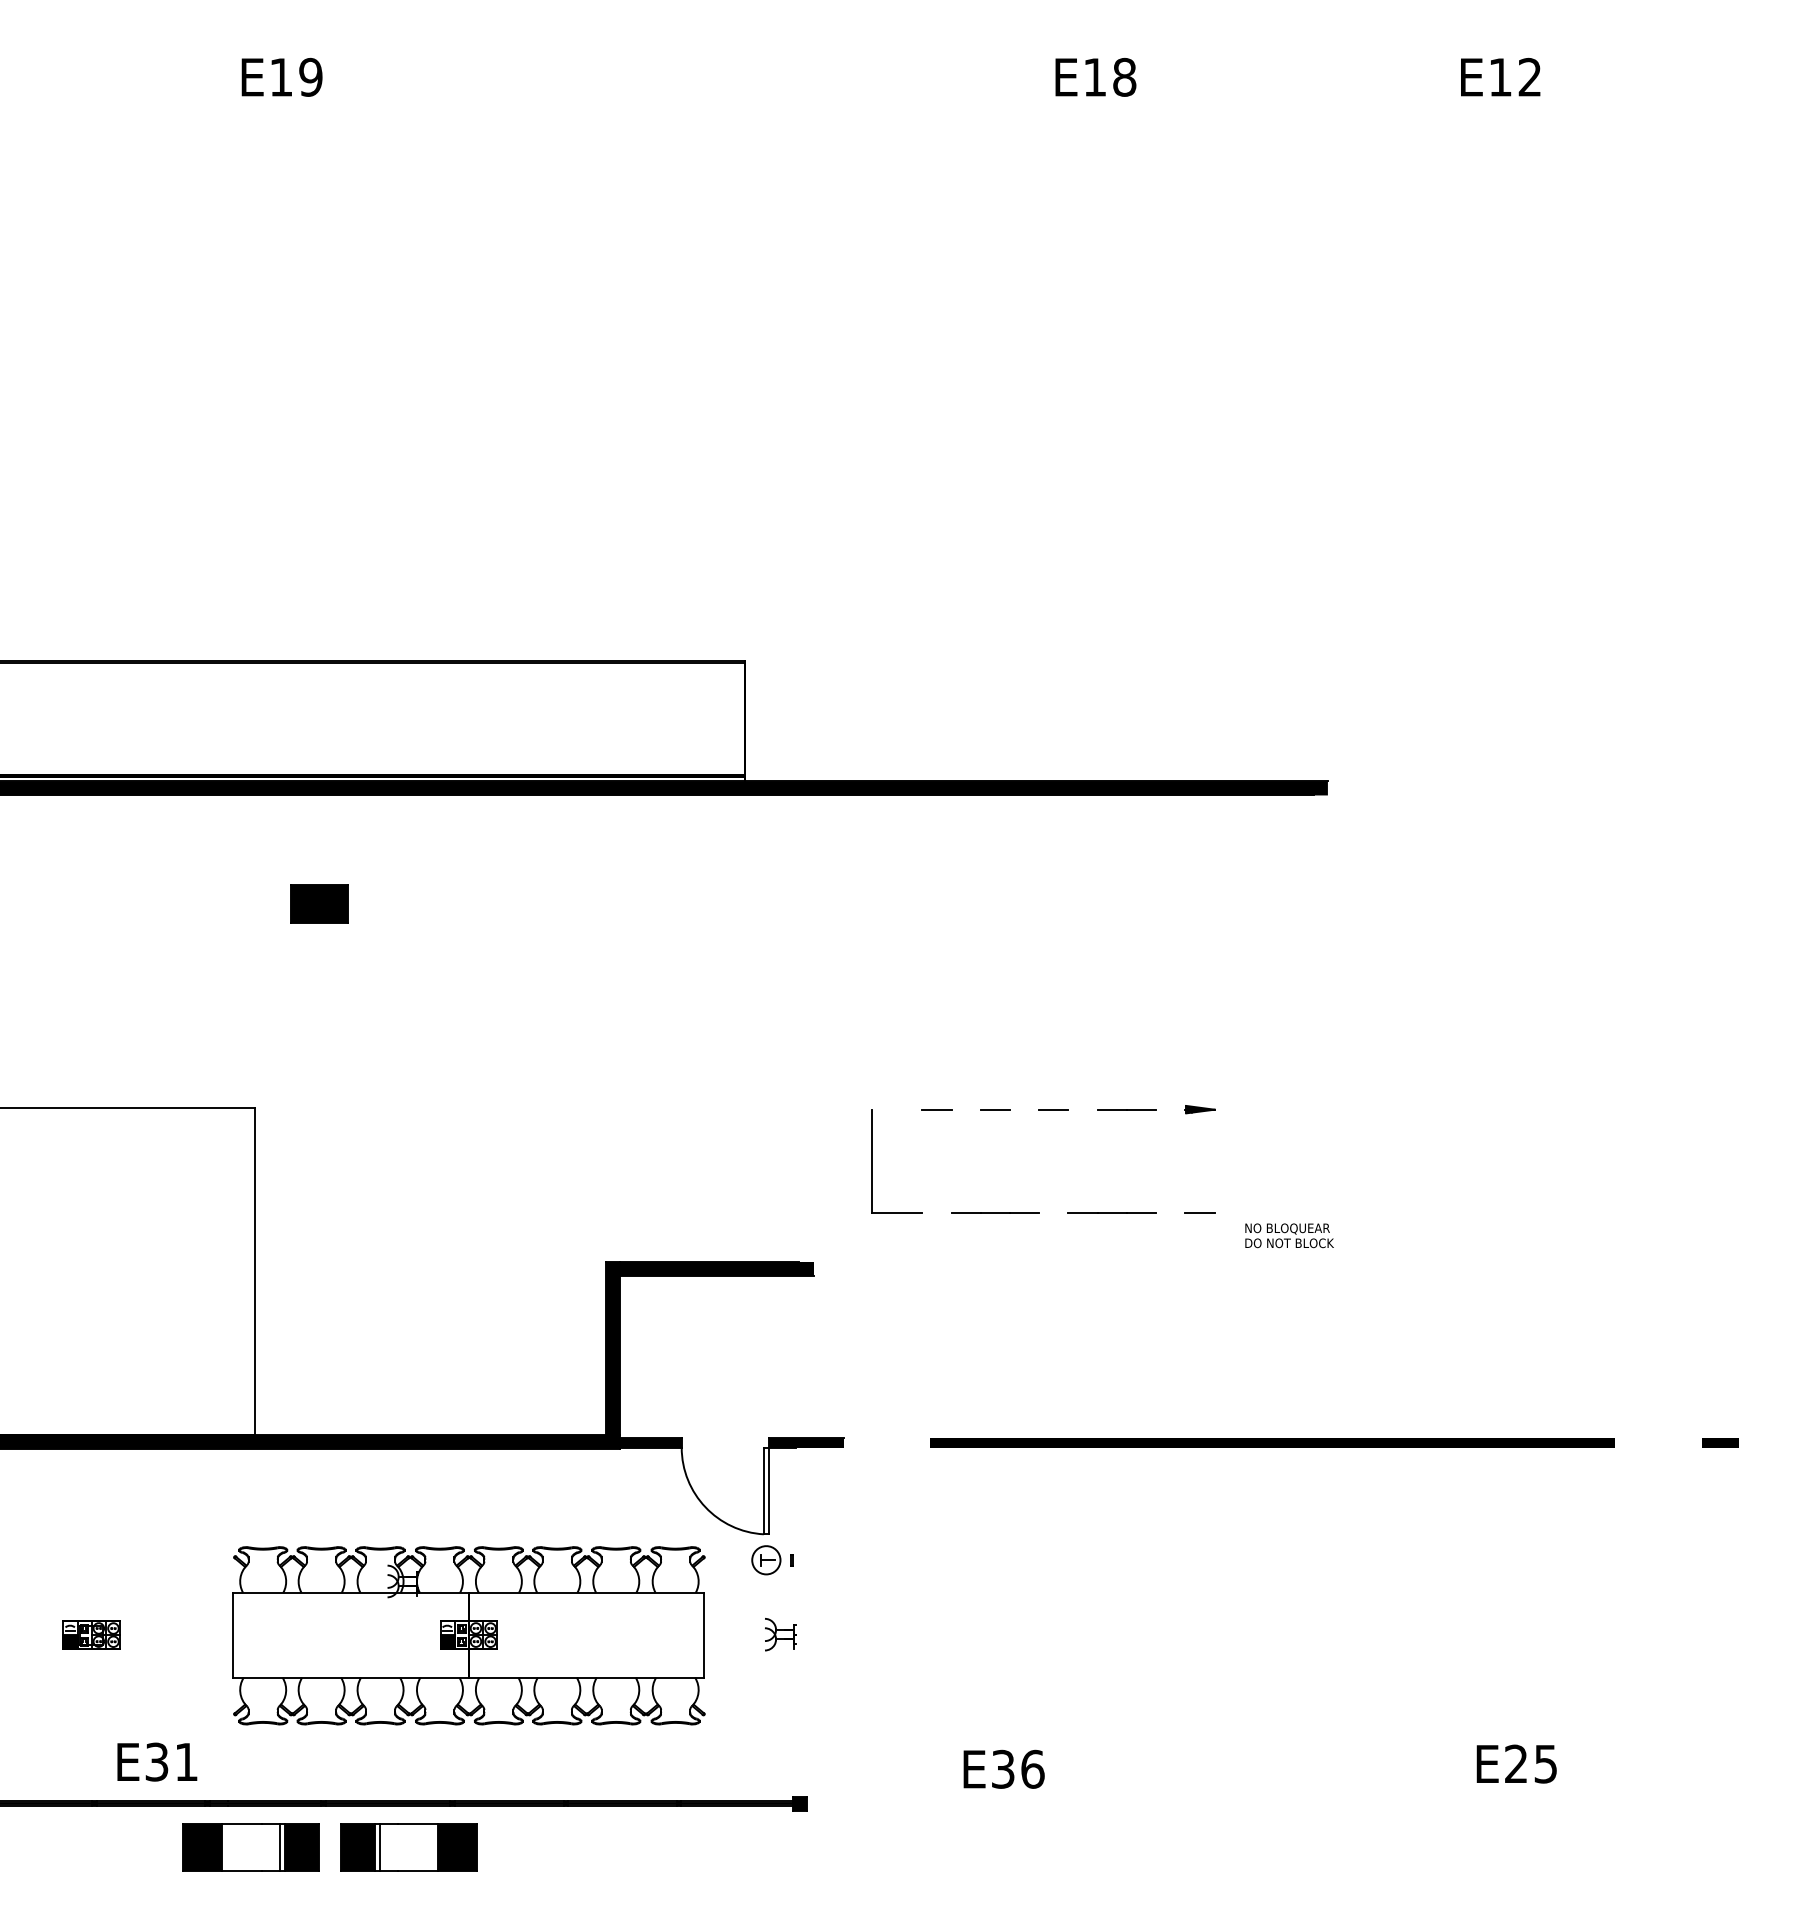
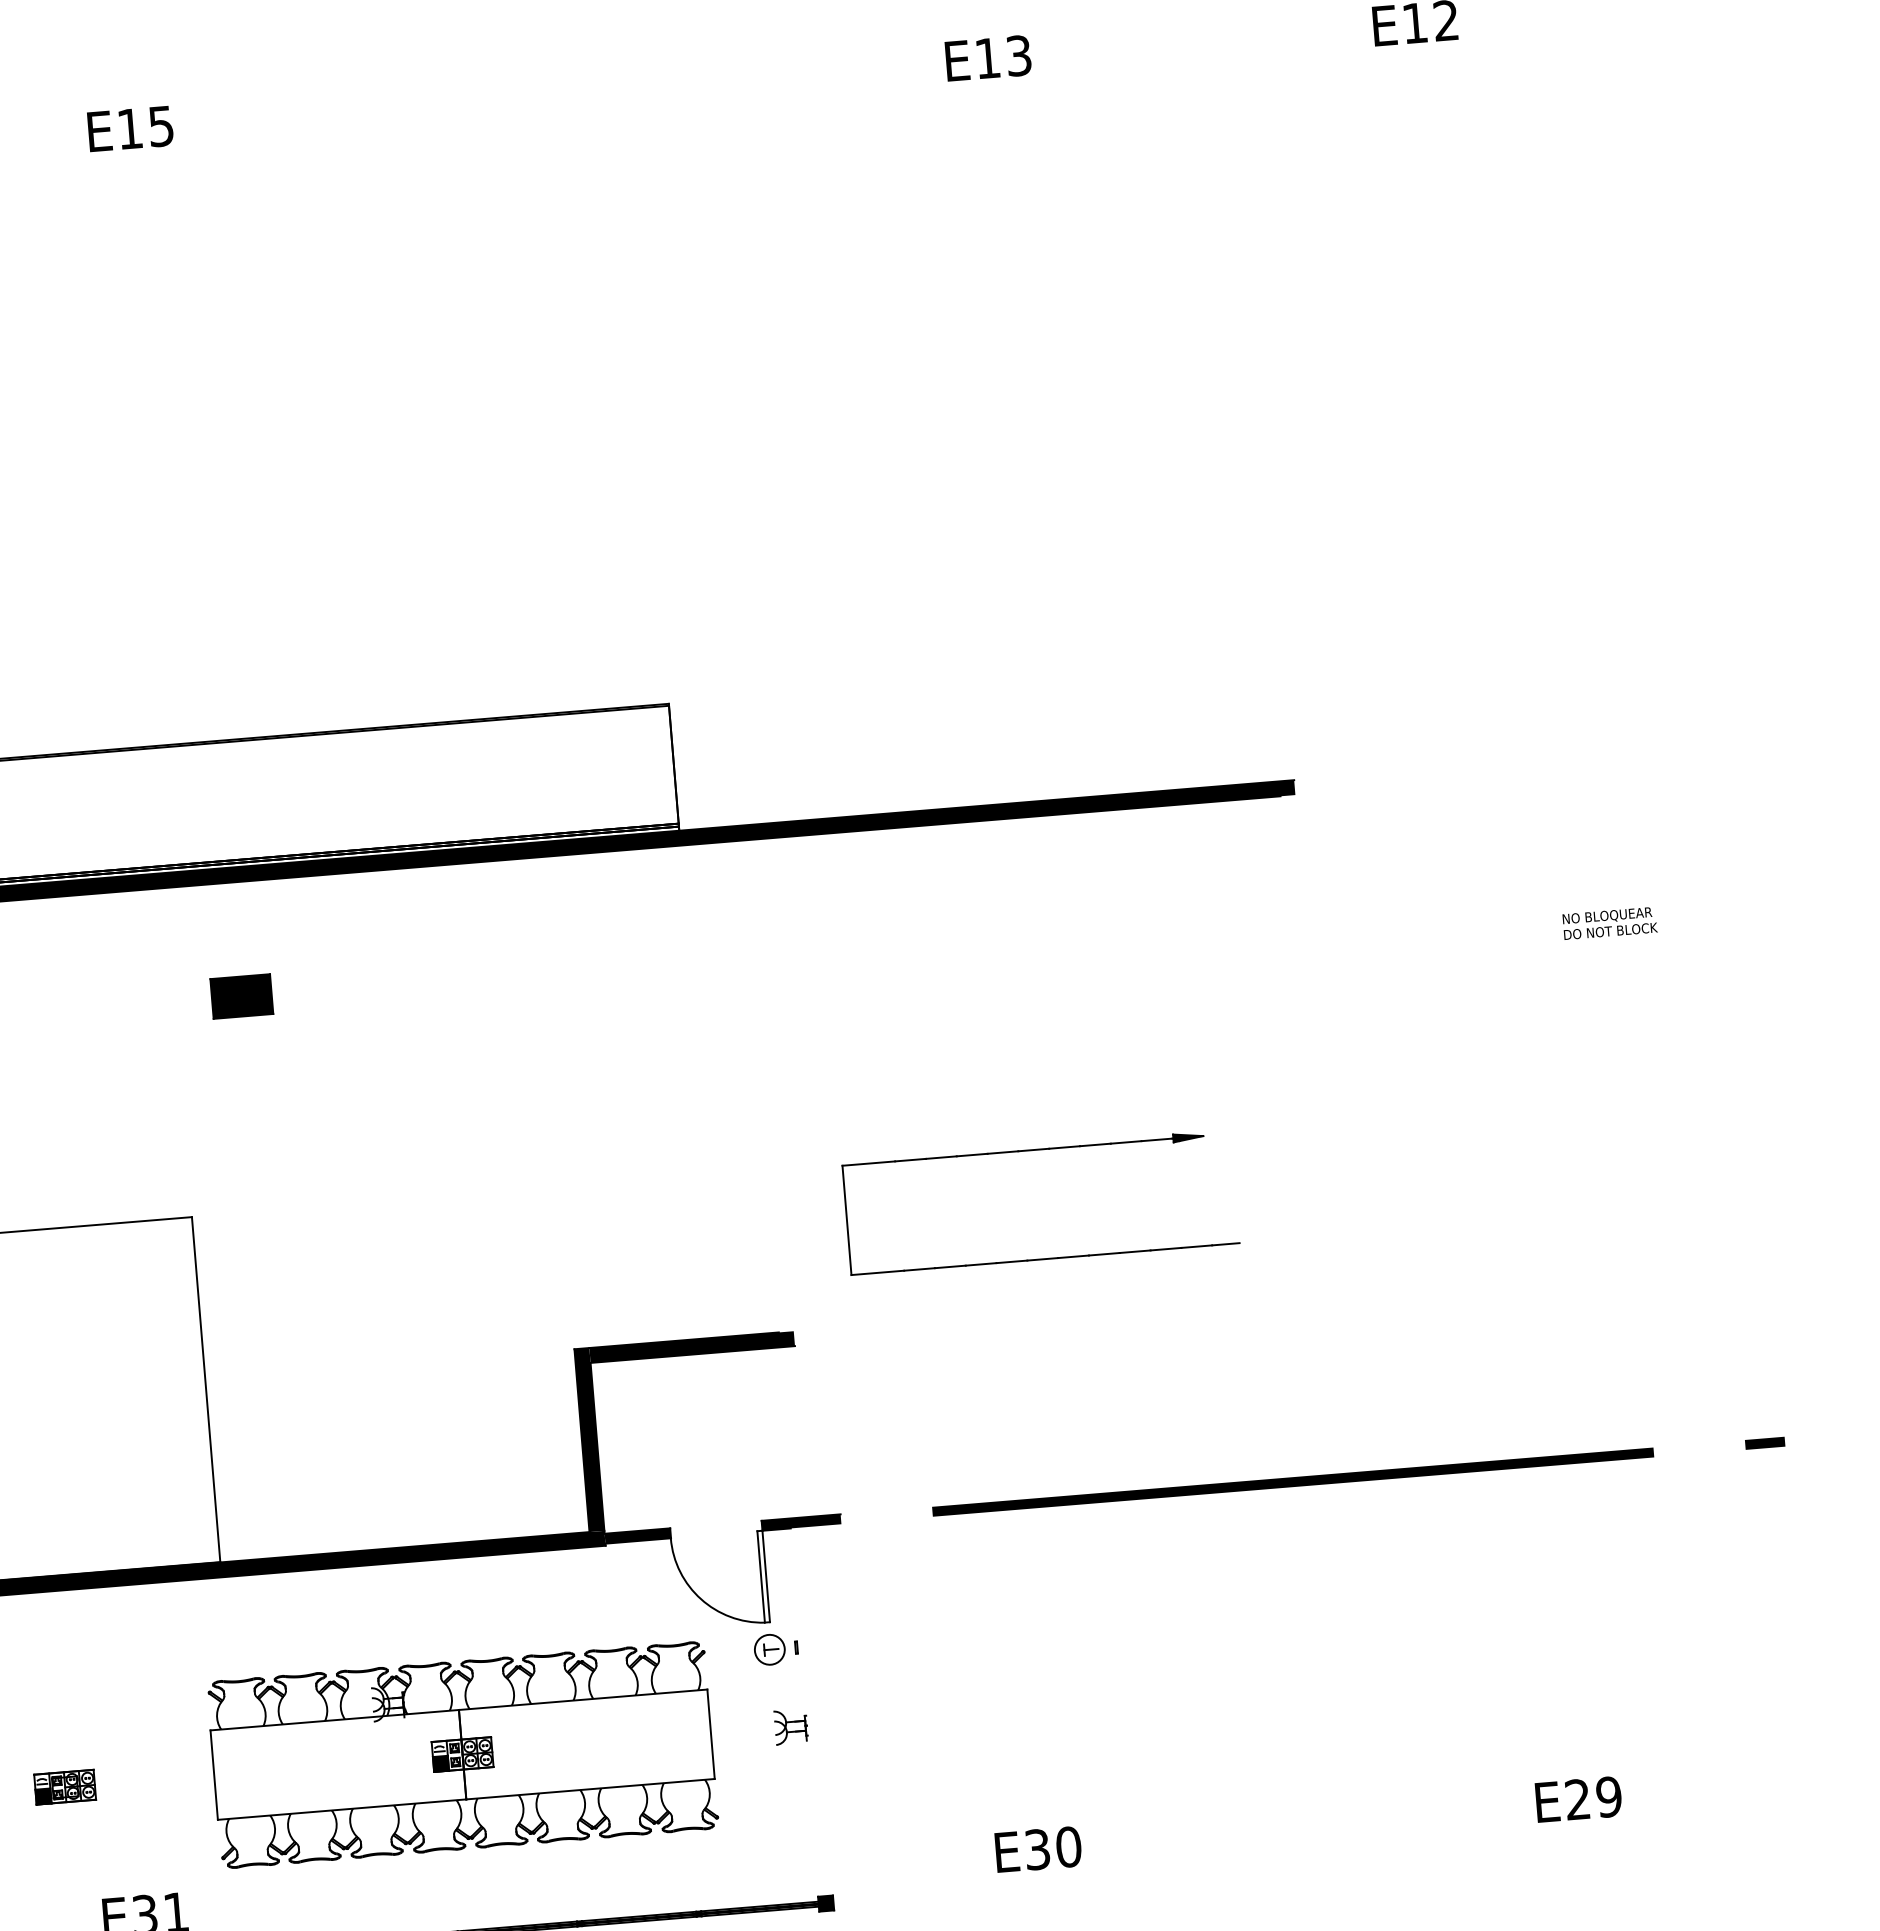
text: (310, 76) -> (160, 125), E19 -> E15
text: (1124, 77) -> (1018, 56), E18 -> E13
line: (897, 1109) -> (868, 1163), added
line: (965, 1109) -> (940, 1157), added
line: (1024, 1109) -> (1002, 1152), added
line: (1082, 1109) -> (1063, 1147), added
line: (1170, 1109) -> (1156, 1139), added
line: (936, 1213) -> (919, 1269), added
line: (1053, 1213) -> (1042, 1259), added
line: (1170, 1213) -> (1165, 1249), added
line: (1227, 1213) -> (1225, 1244), added
text: (1289, 1235) -> (1610, 923), moved
text: (1545, 1763) -> (1608, 1796), E25 -> E29
text: (1032, 1768) -> (1068, 1846), E36 -> E30

